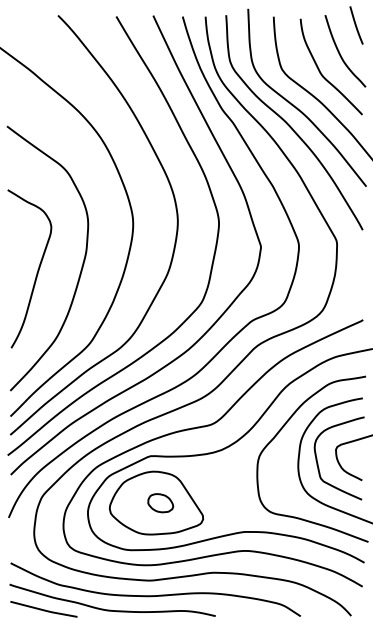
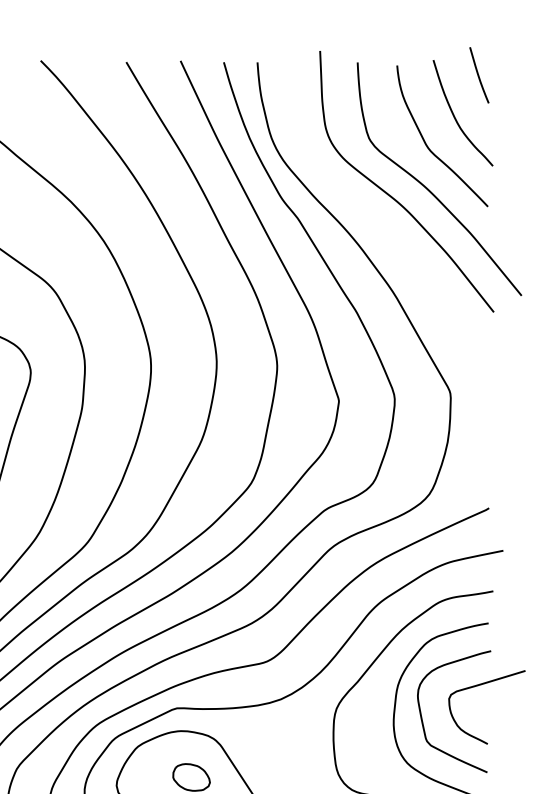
curve: (290, 125) -> (382, 222), removed

